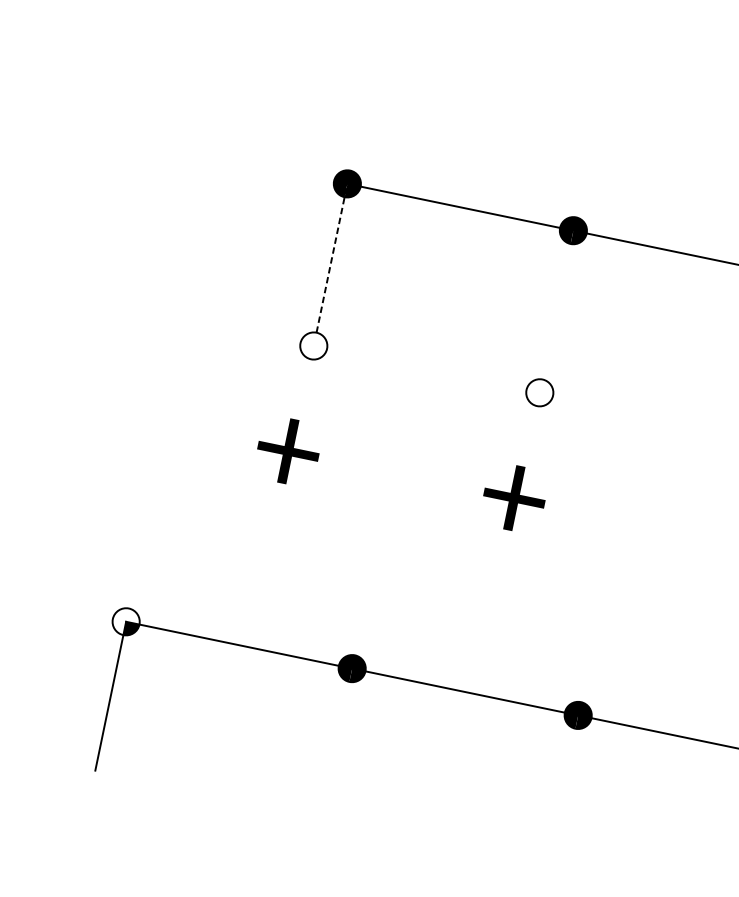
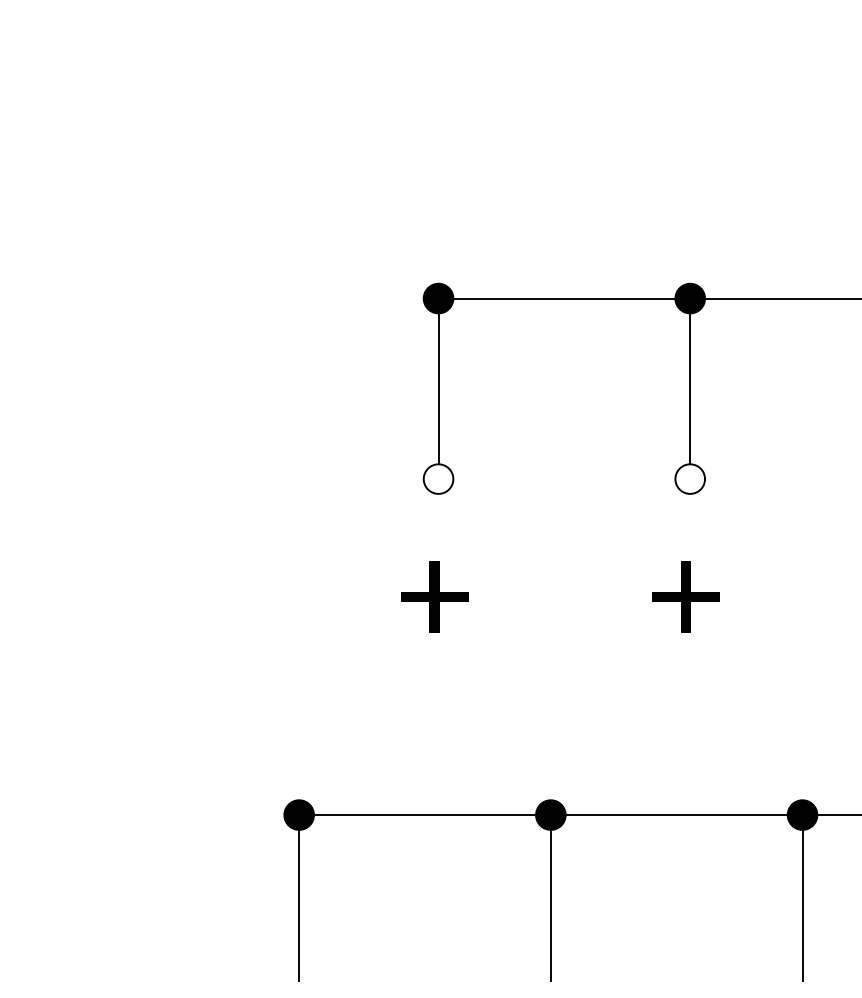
line: (331, 258) -> (438, 381), dashed -> solid
line: (558, 305) -> (690, 381), added
fill: (125, 621) -> (298, 814), added
line: (336, 742) -> (550, 897), added
line: (562, 789) -> (802, 897), added

